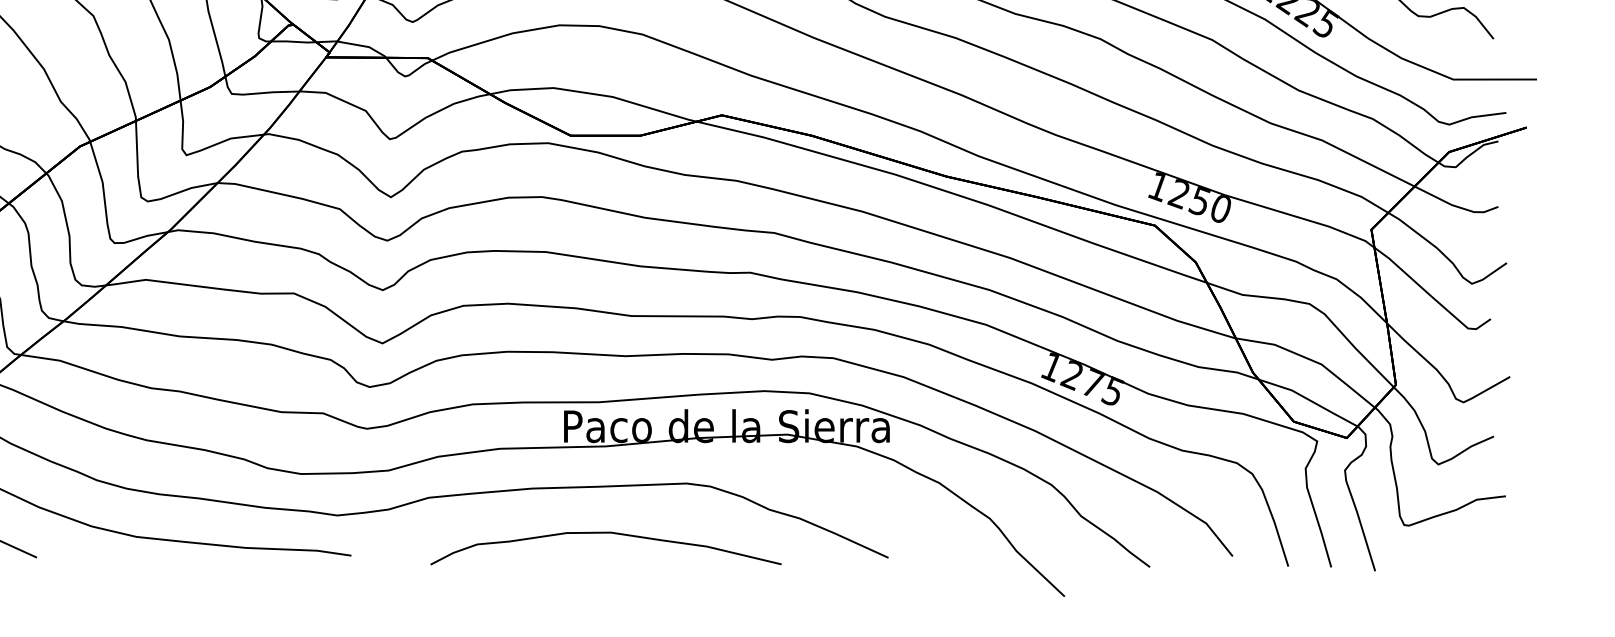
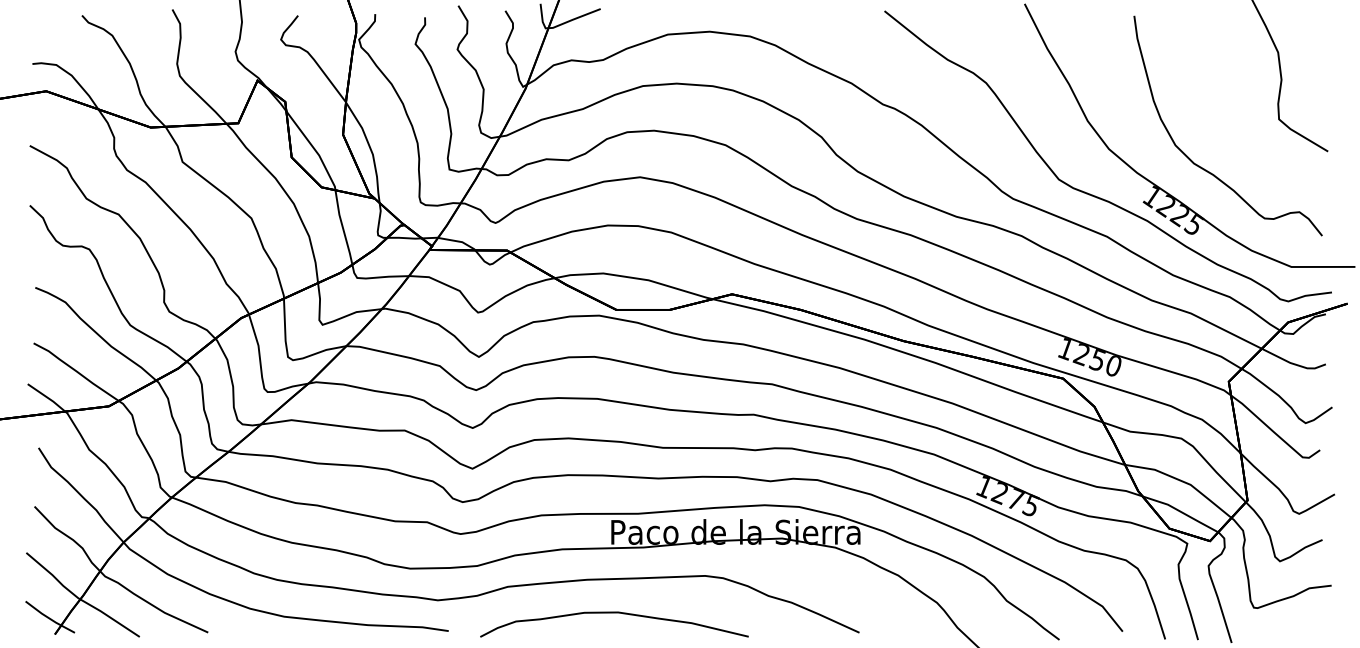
curve: (606, 533) -> (614, 613), moved

